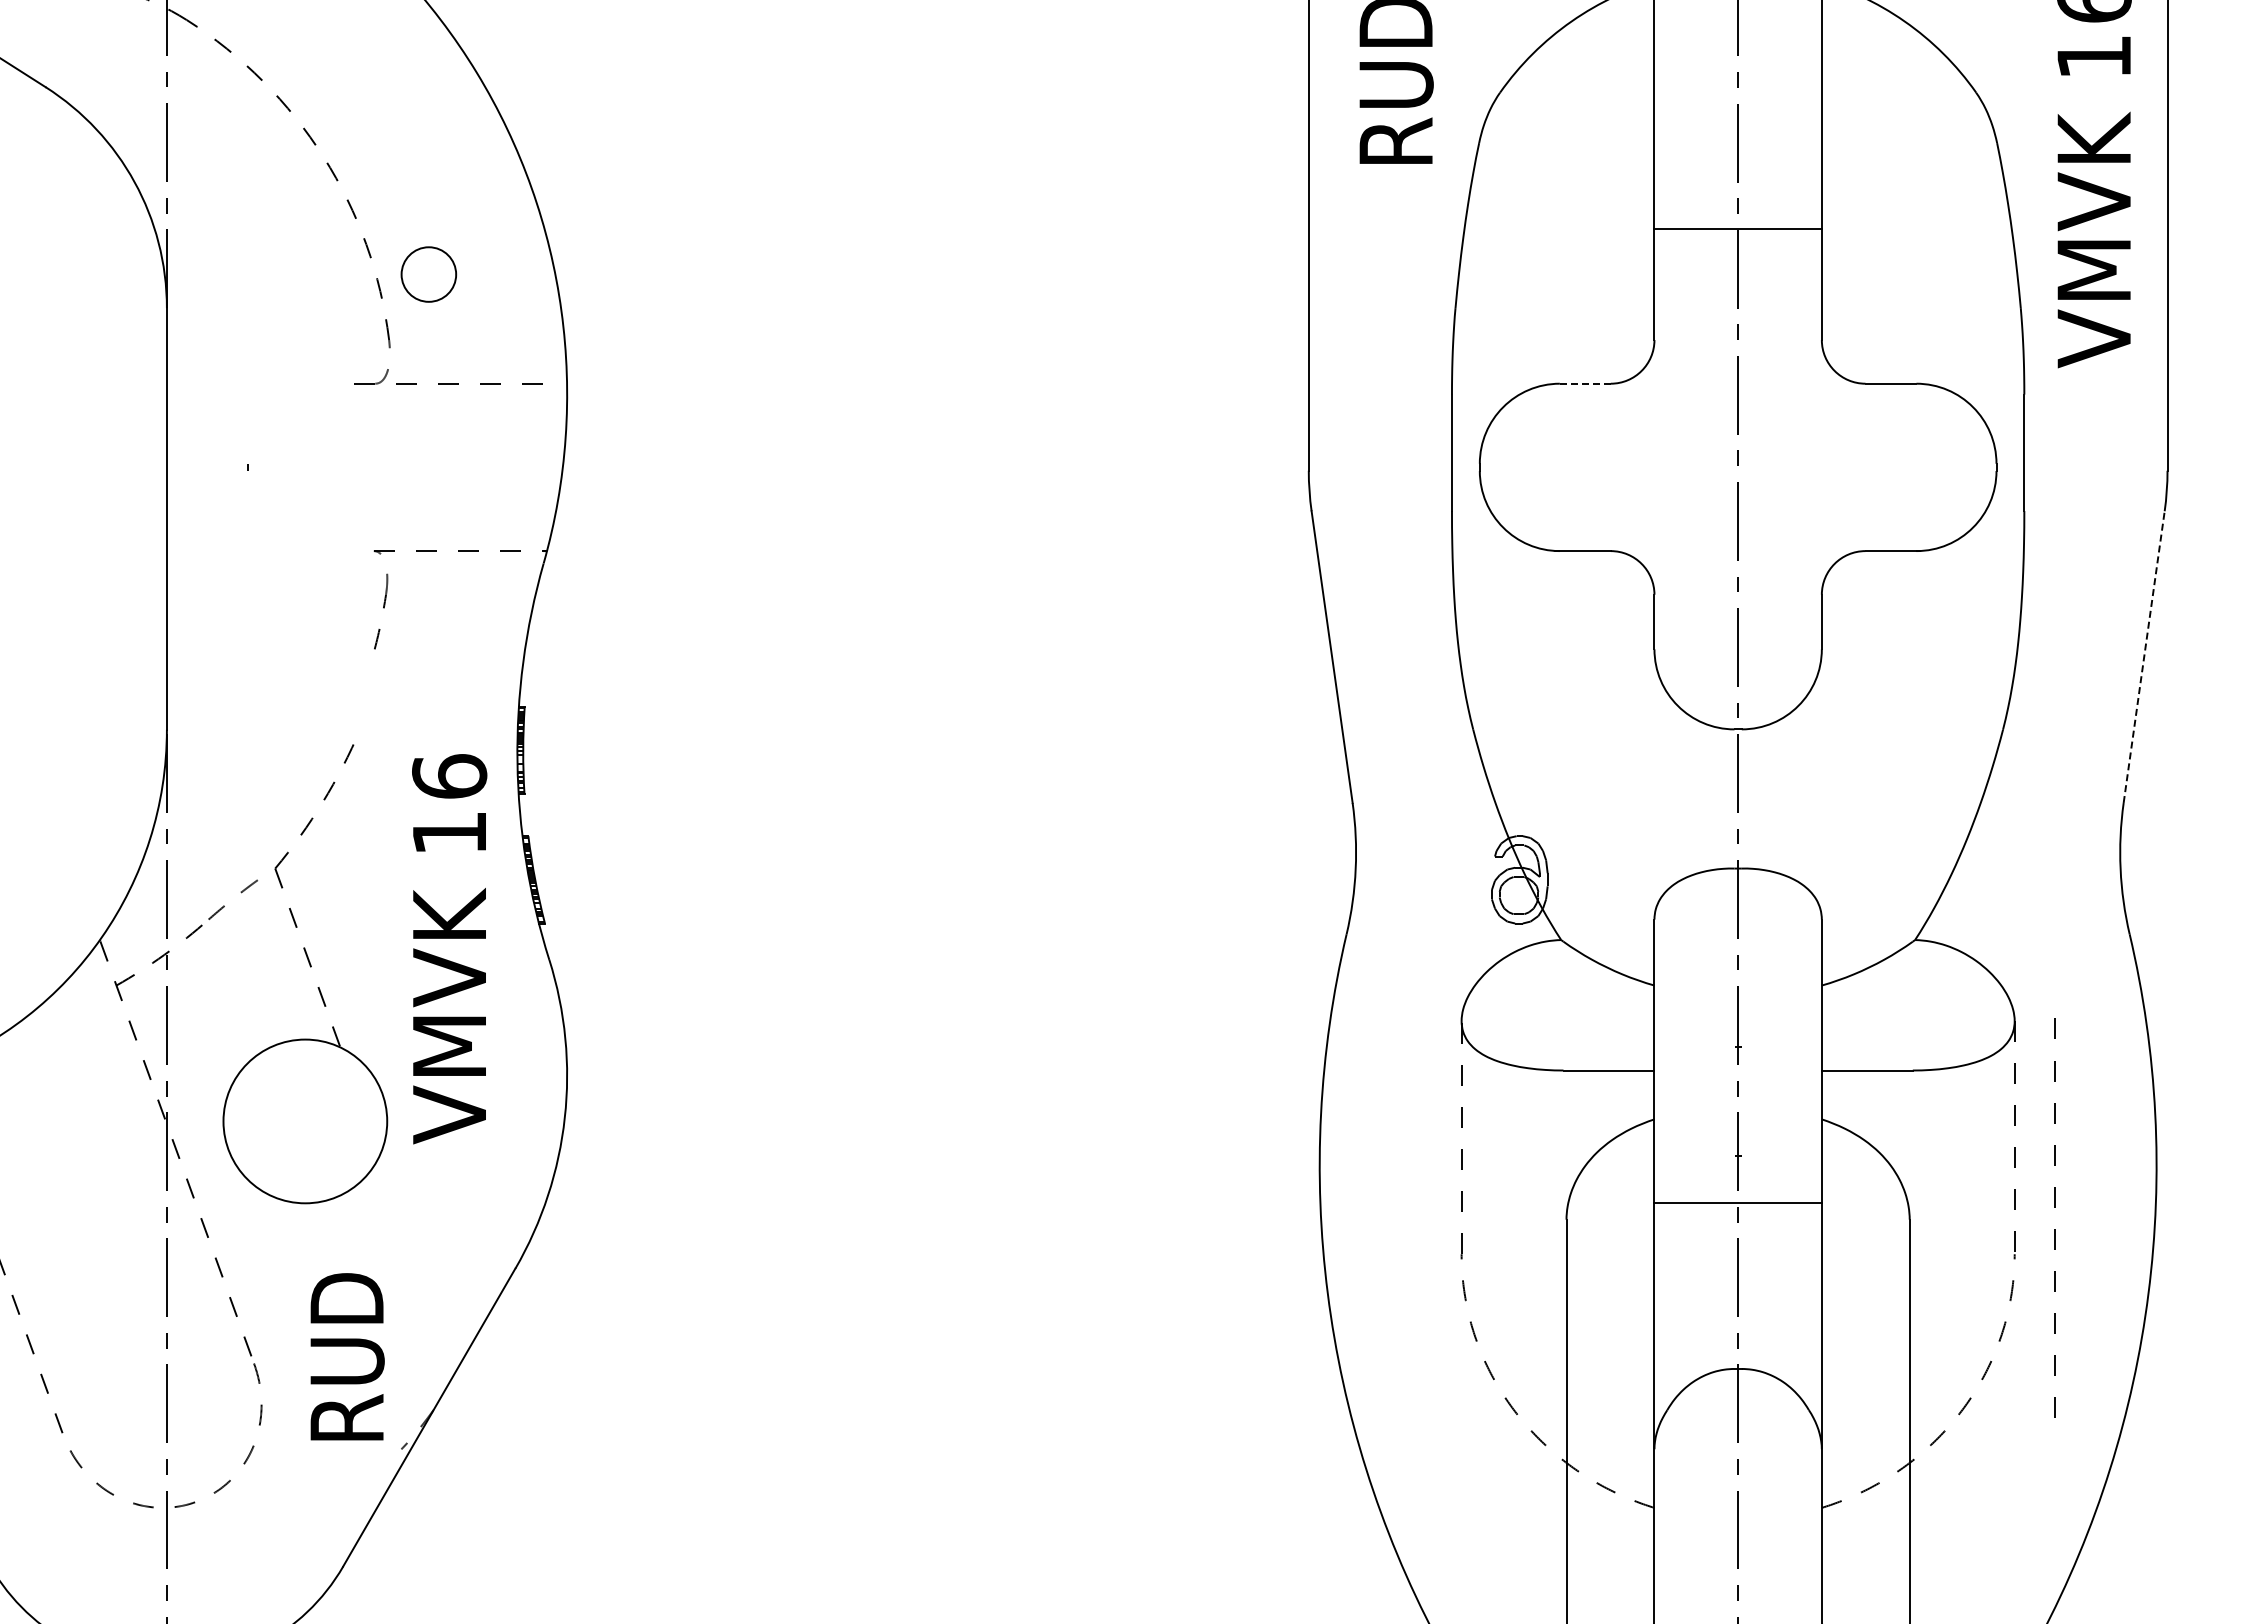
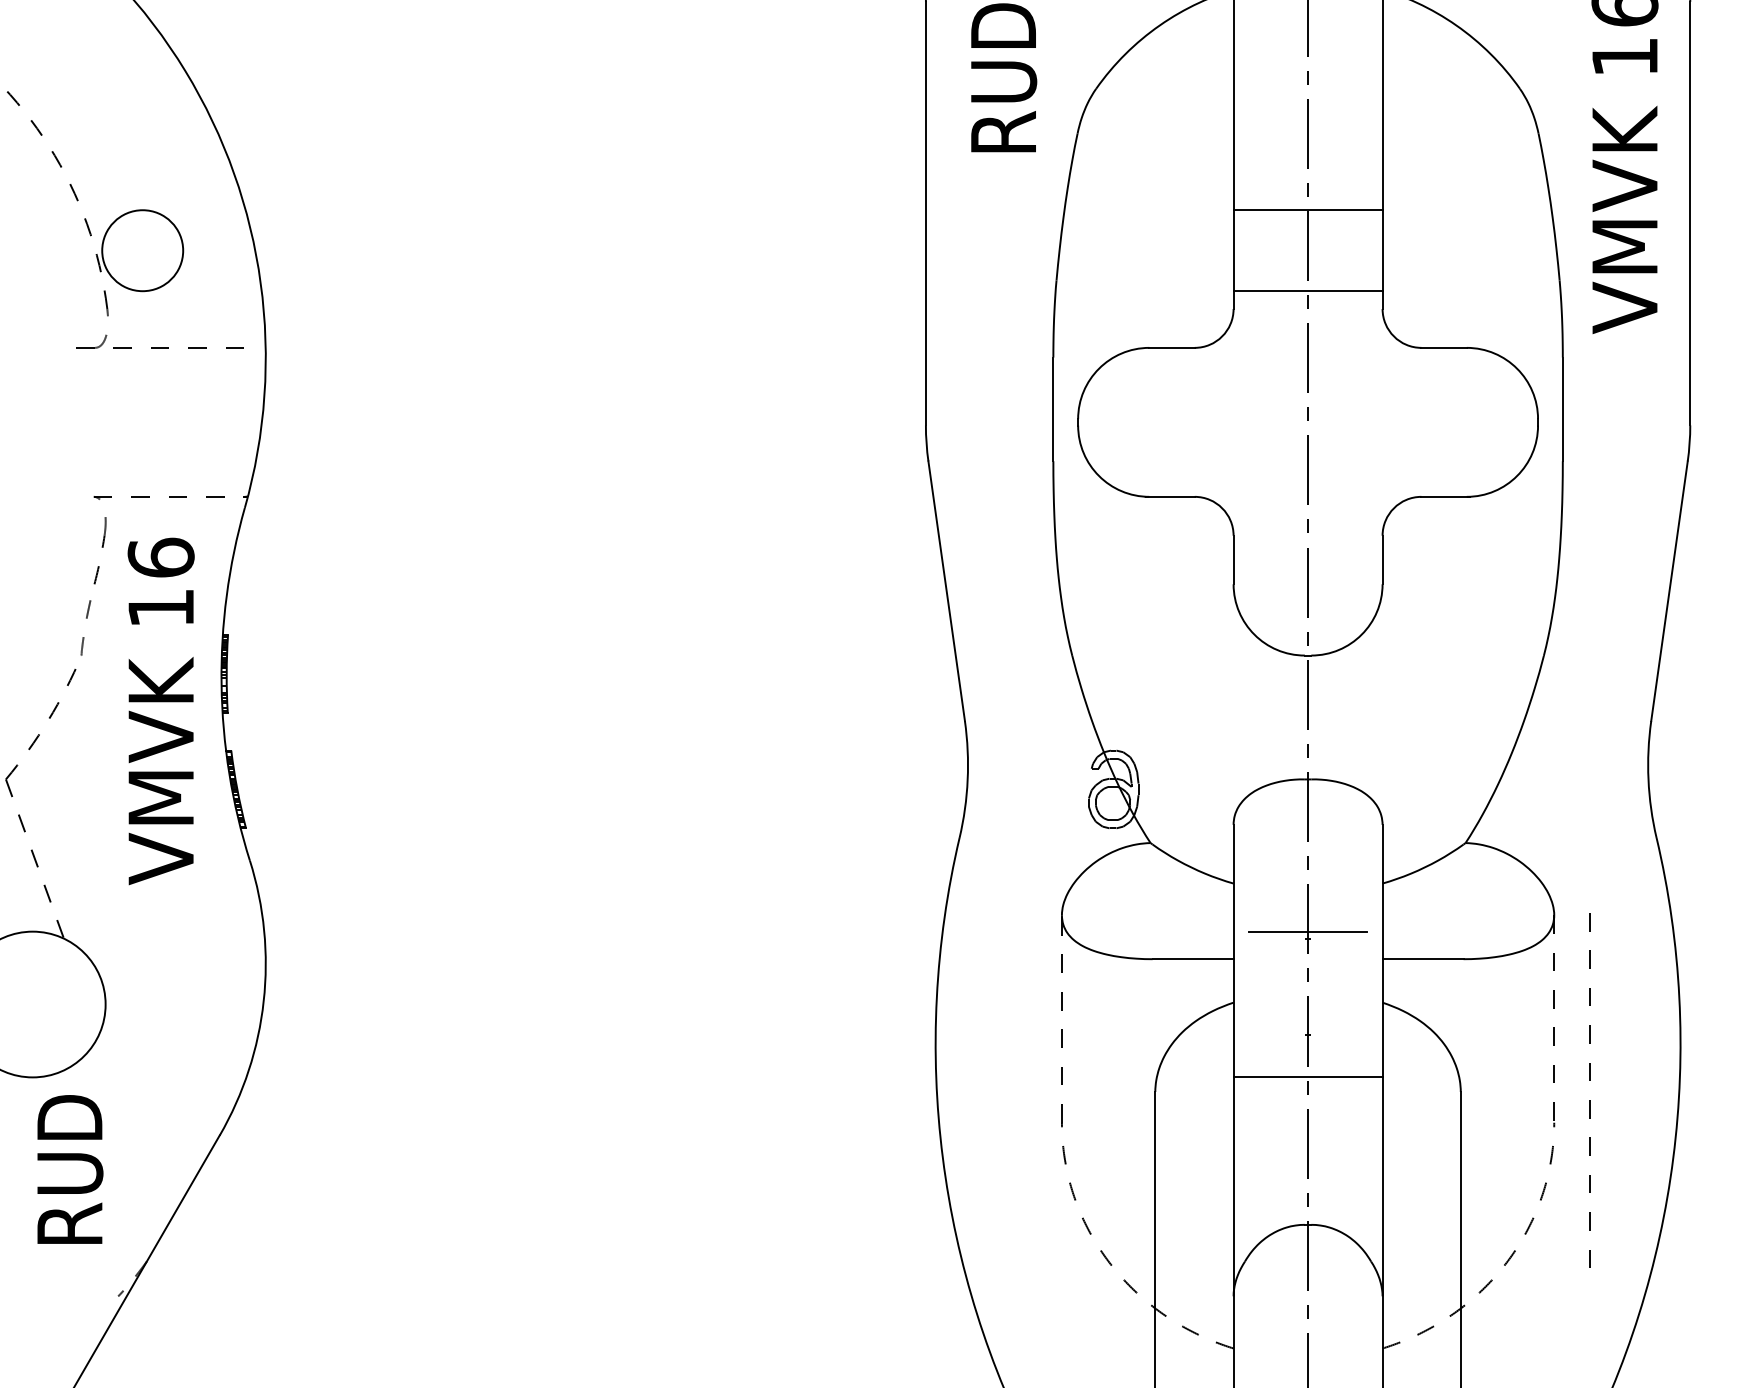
circle: (428, 274) -> (142, 250), size x1.67
line: (1737, 320) -> (1307, 291), added
line: (1585, 383) -> (1172, 347), dashed -> solid
line: (2144, 656) -> (1669, 590), dashed -> solid
part: (362, 708) -> (83, 636), added
text: (449, 949) -> (161, 711), moved
line: (1738, 1039) -> (1308, 931), added
text: (347, 1356) -> (70, 1169), moved

